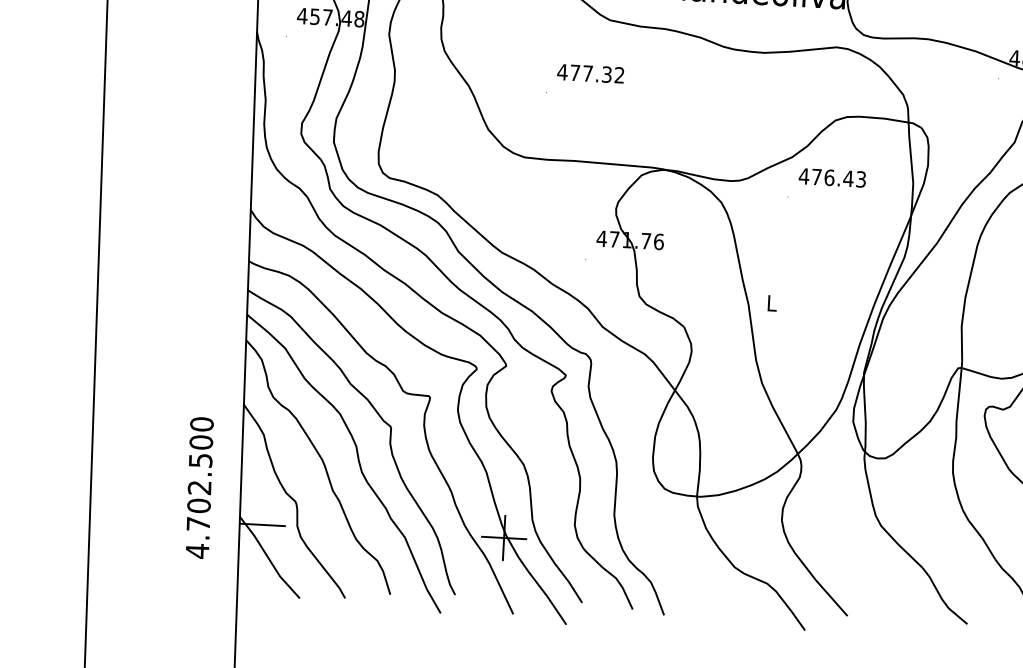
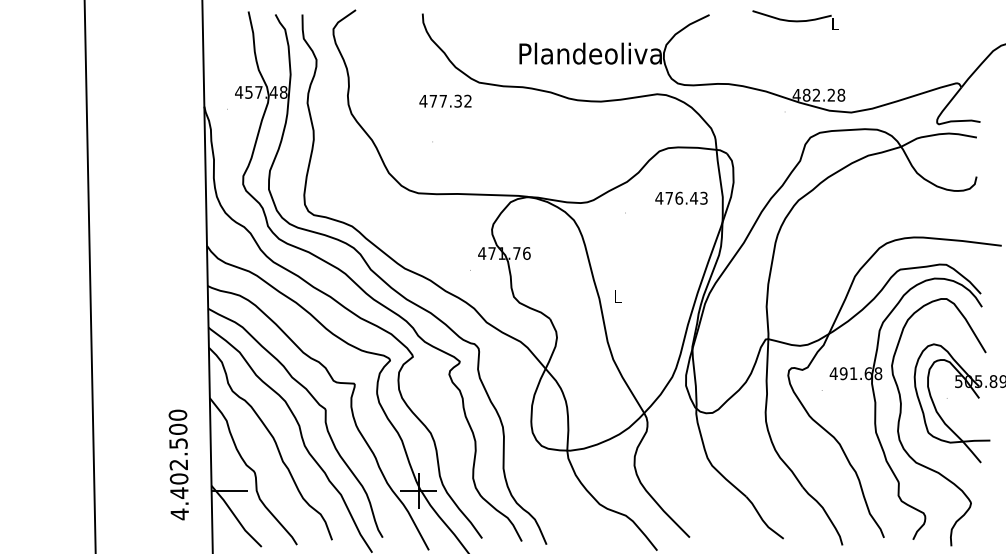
text: (590, 72) -> (445, 100), moved
text: (832, 176) -> (681, 197), moved
text: (198, 524) -> (179, 493), 4.702.500 -> 4.402.500

